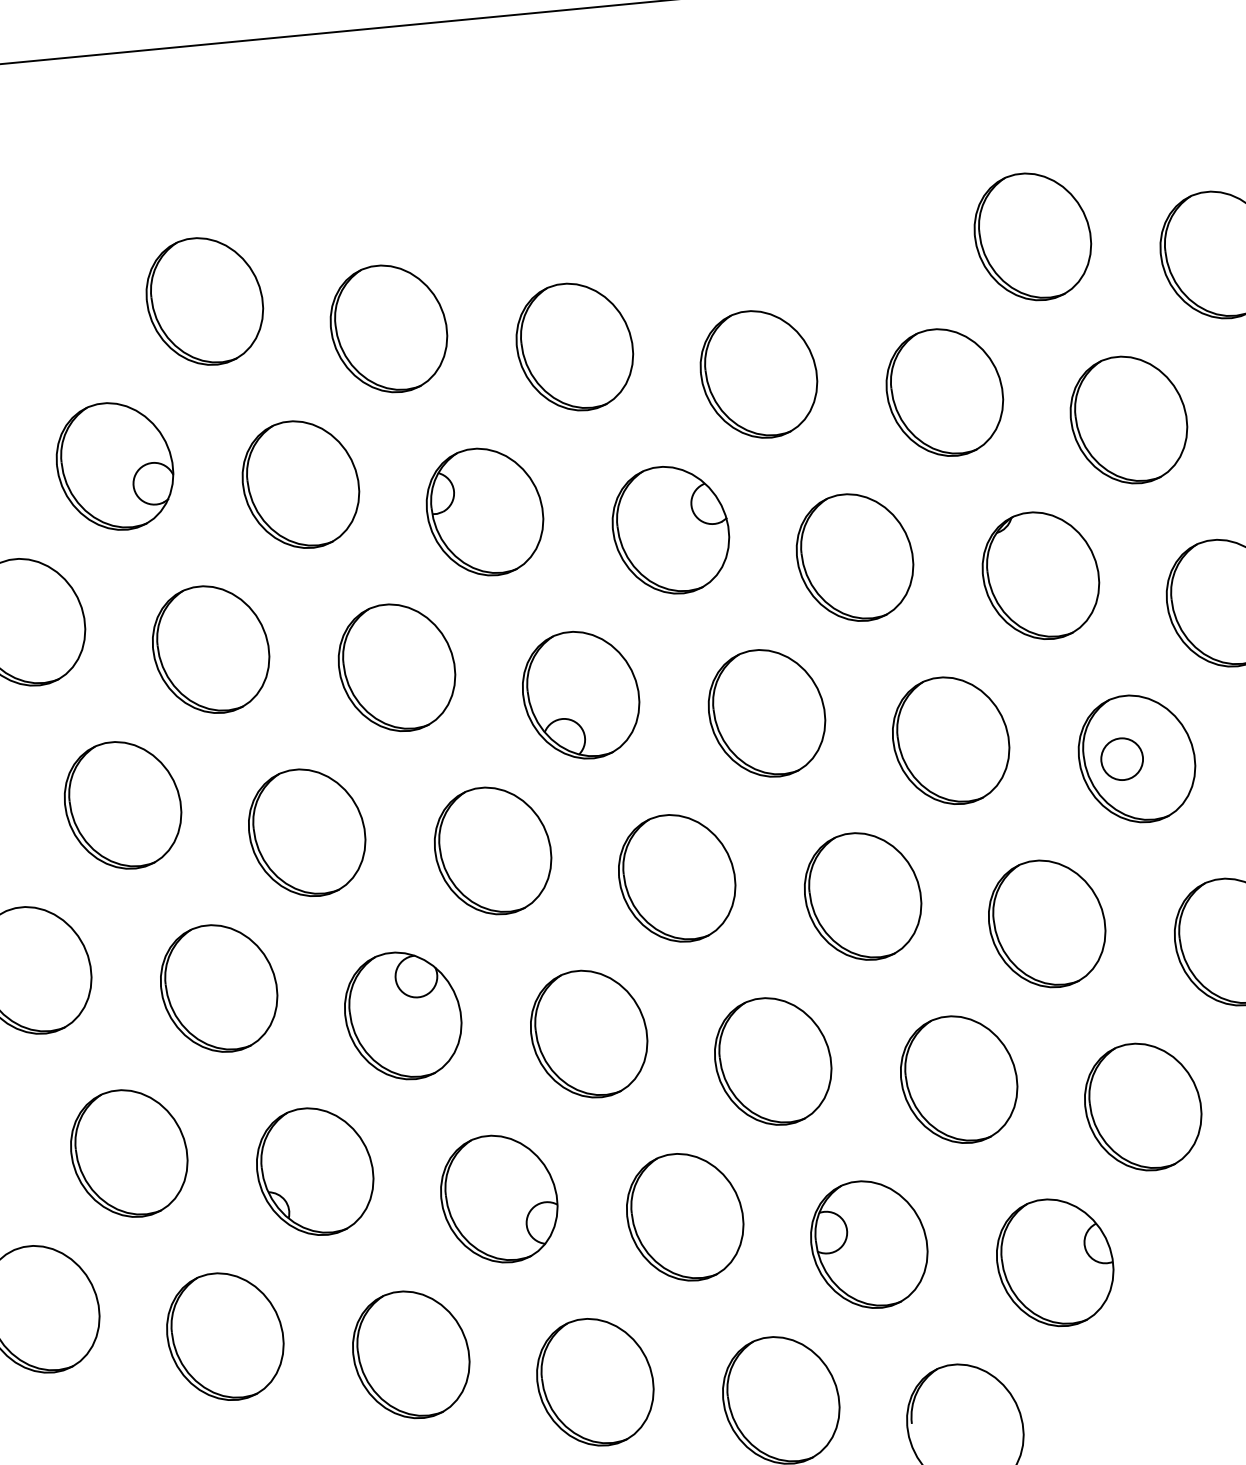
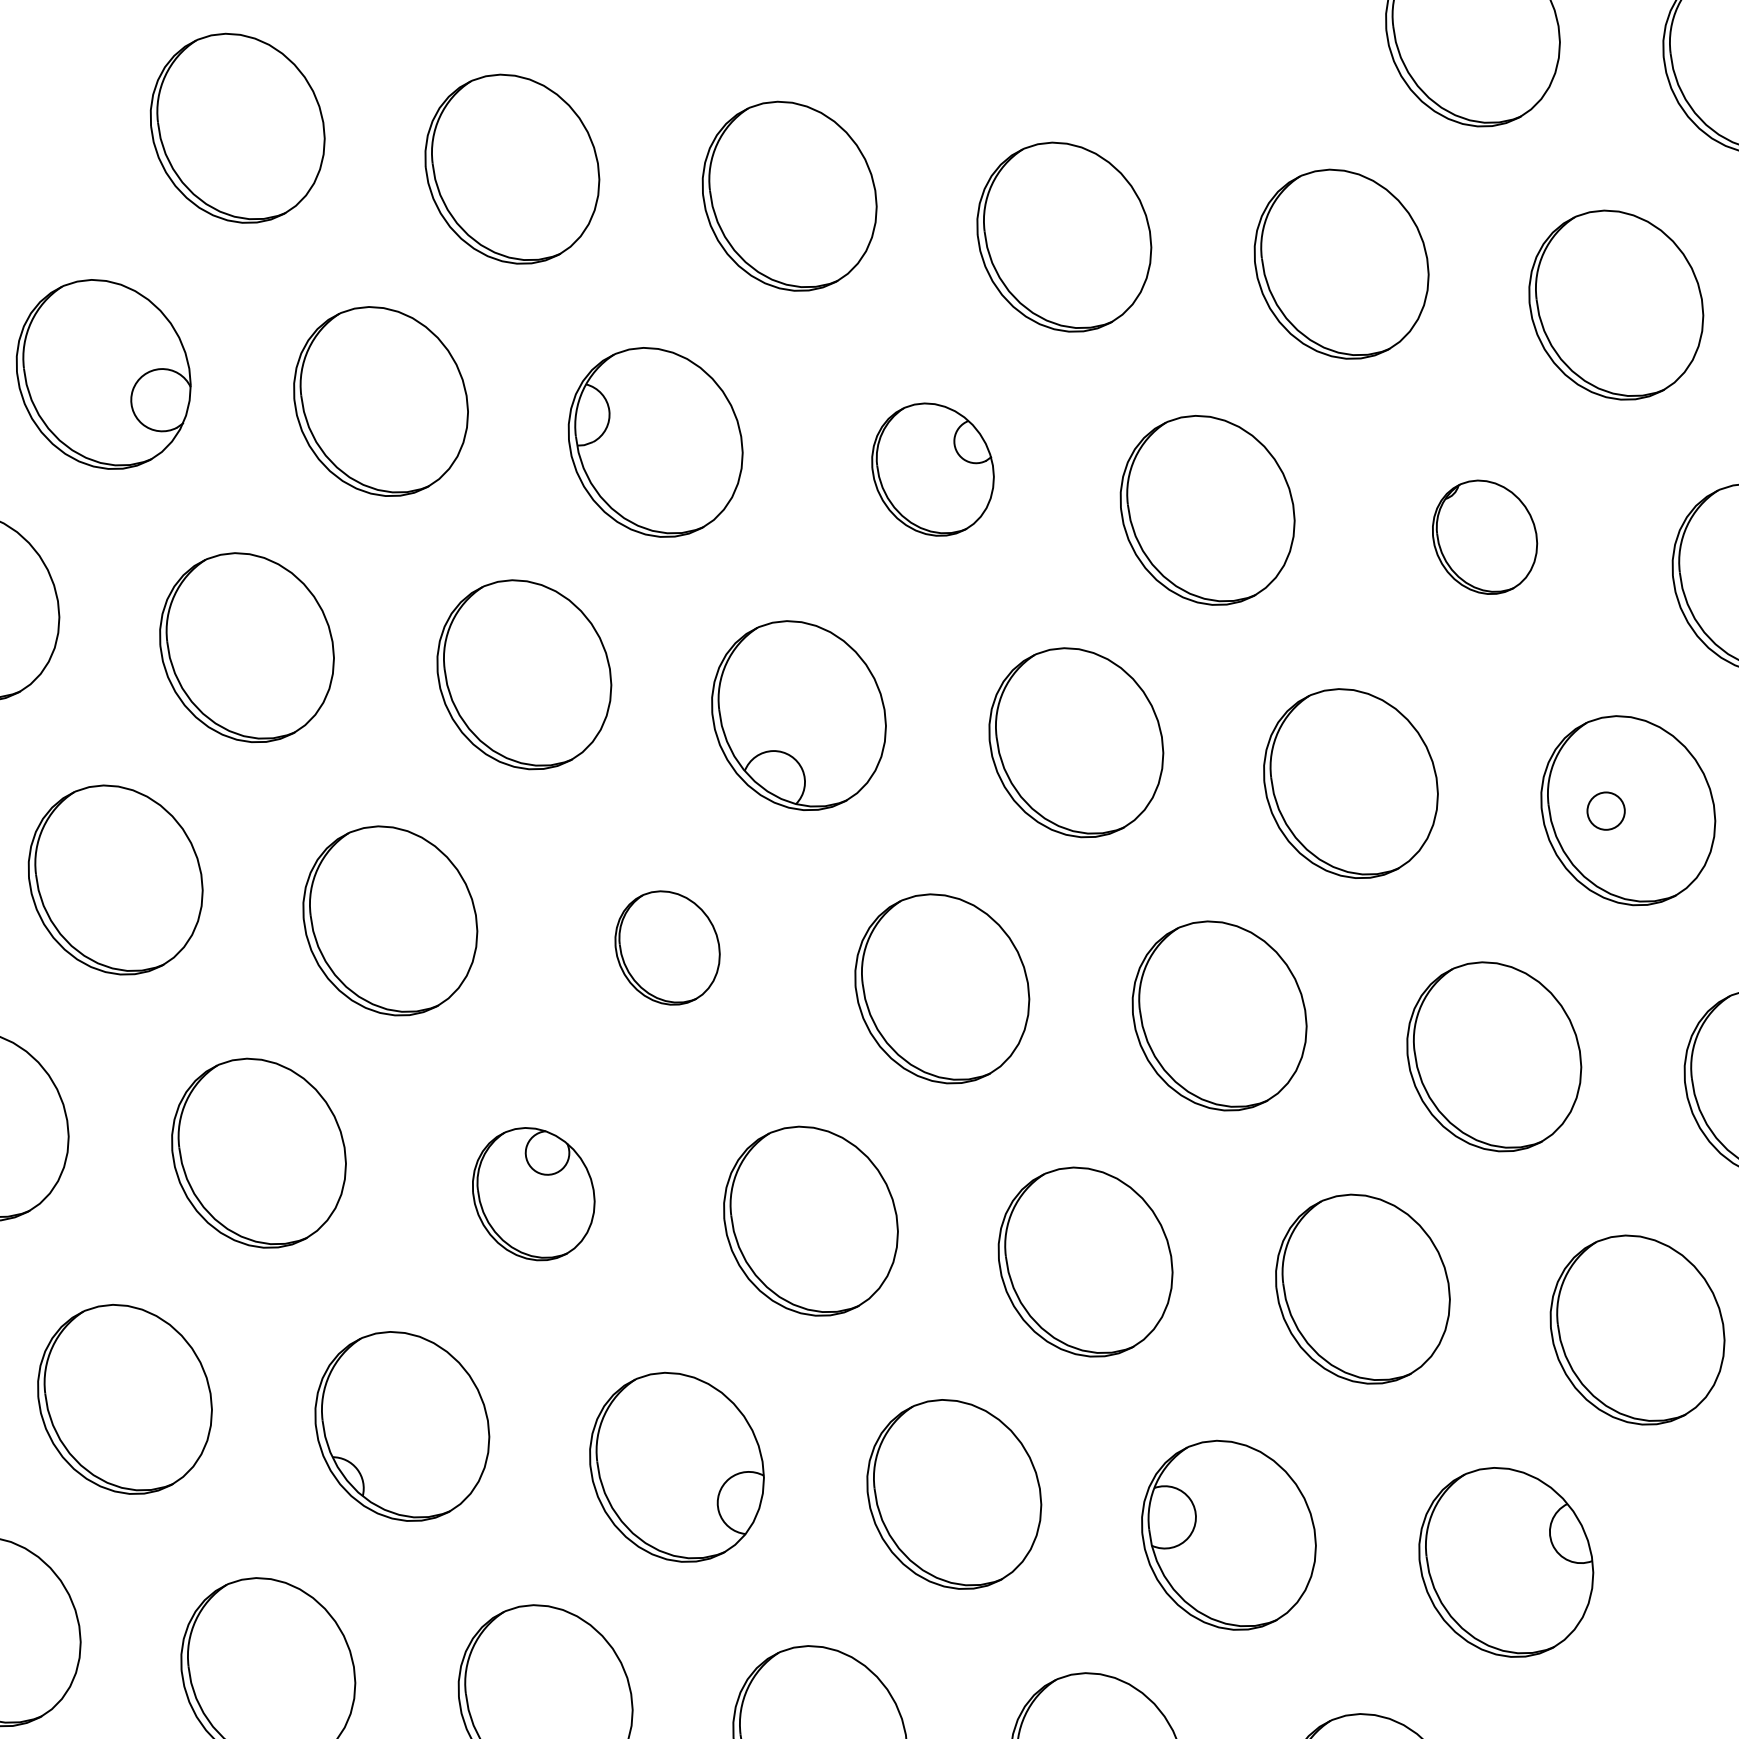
part: (670, 530) -> (932, 469), size x0.7
part: (1040, 575) -> (1484, 537), size x0.6
circle: (1122, 759) -> (1606, 811), size x0.6
part: (492, 850) -> (666, 947), size x0.6
part: (403, 1015) -> (534, 1193), size x0.7

